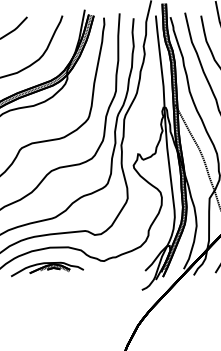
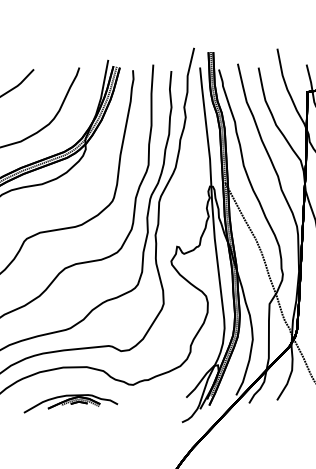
part: (47, 269) -> (70, 403), moved

